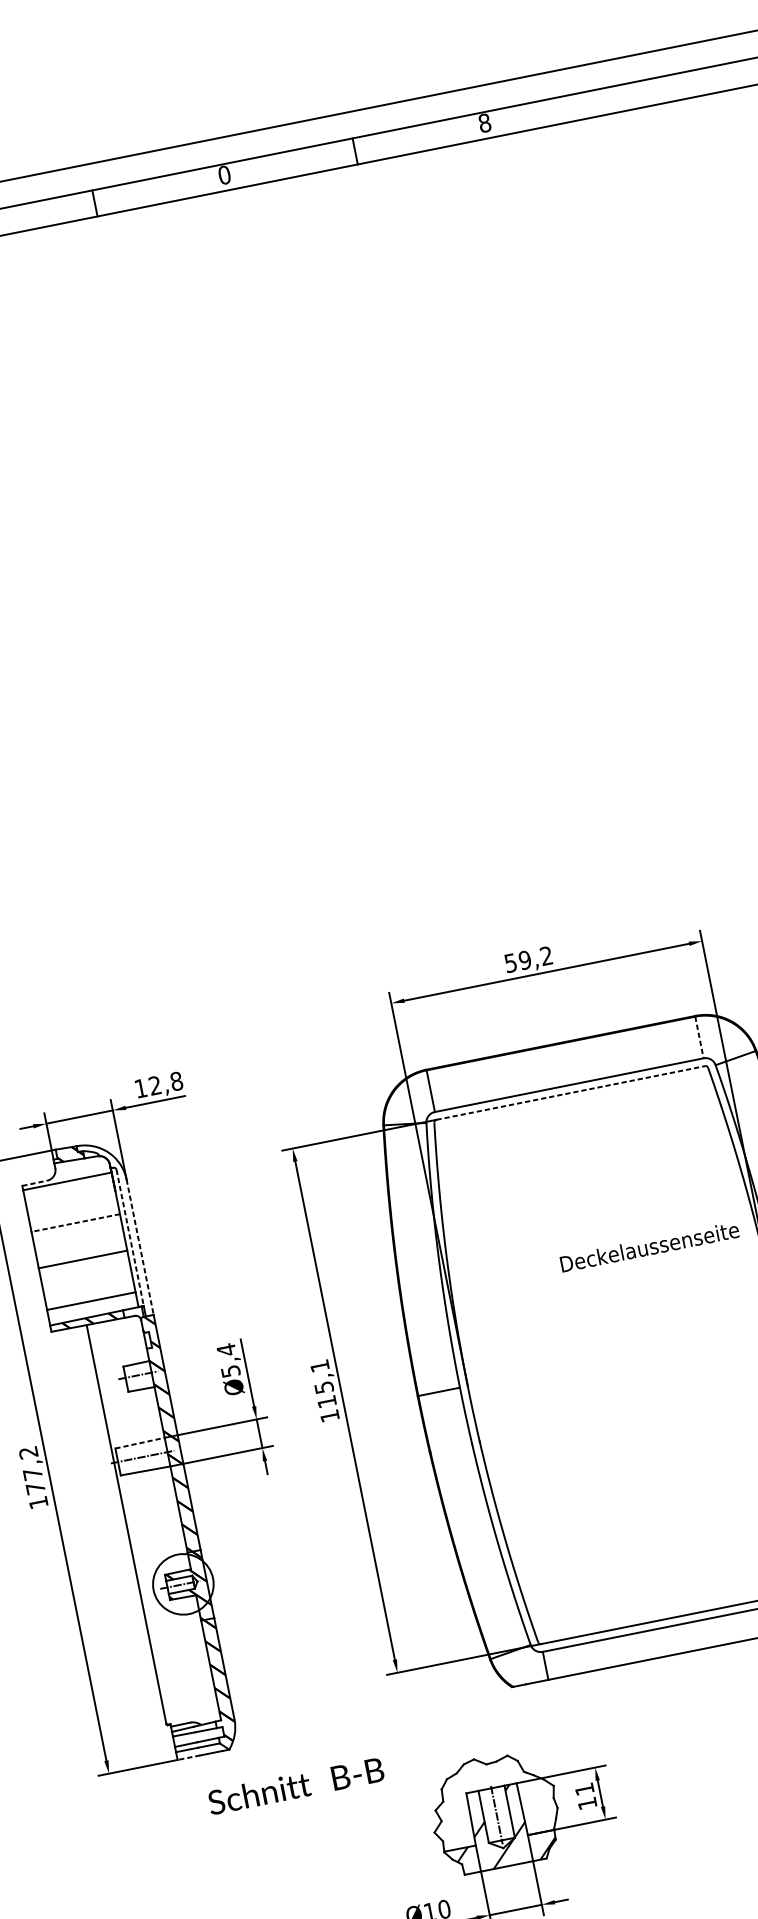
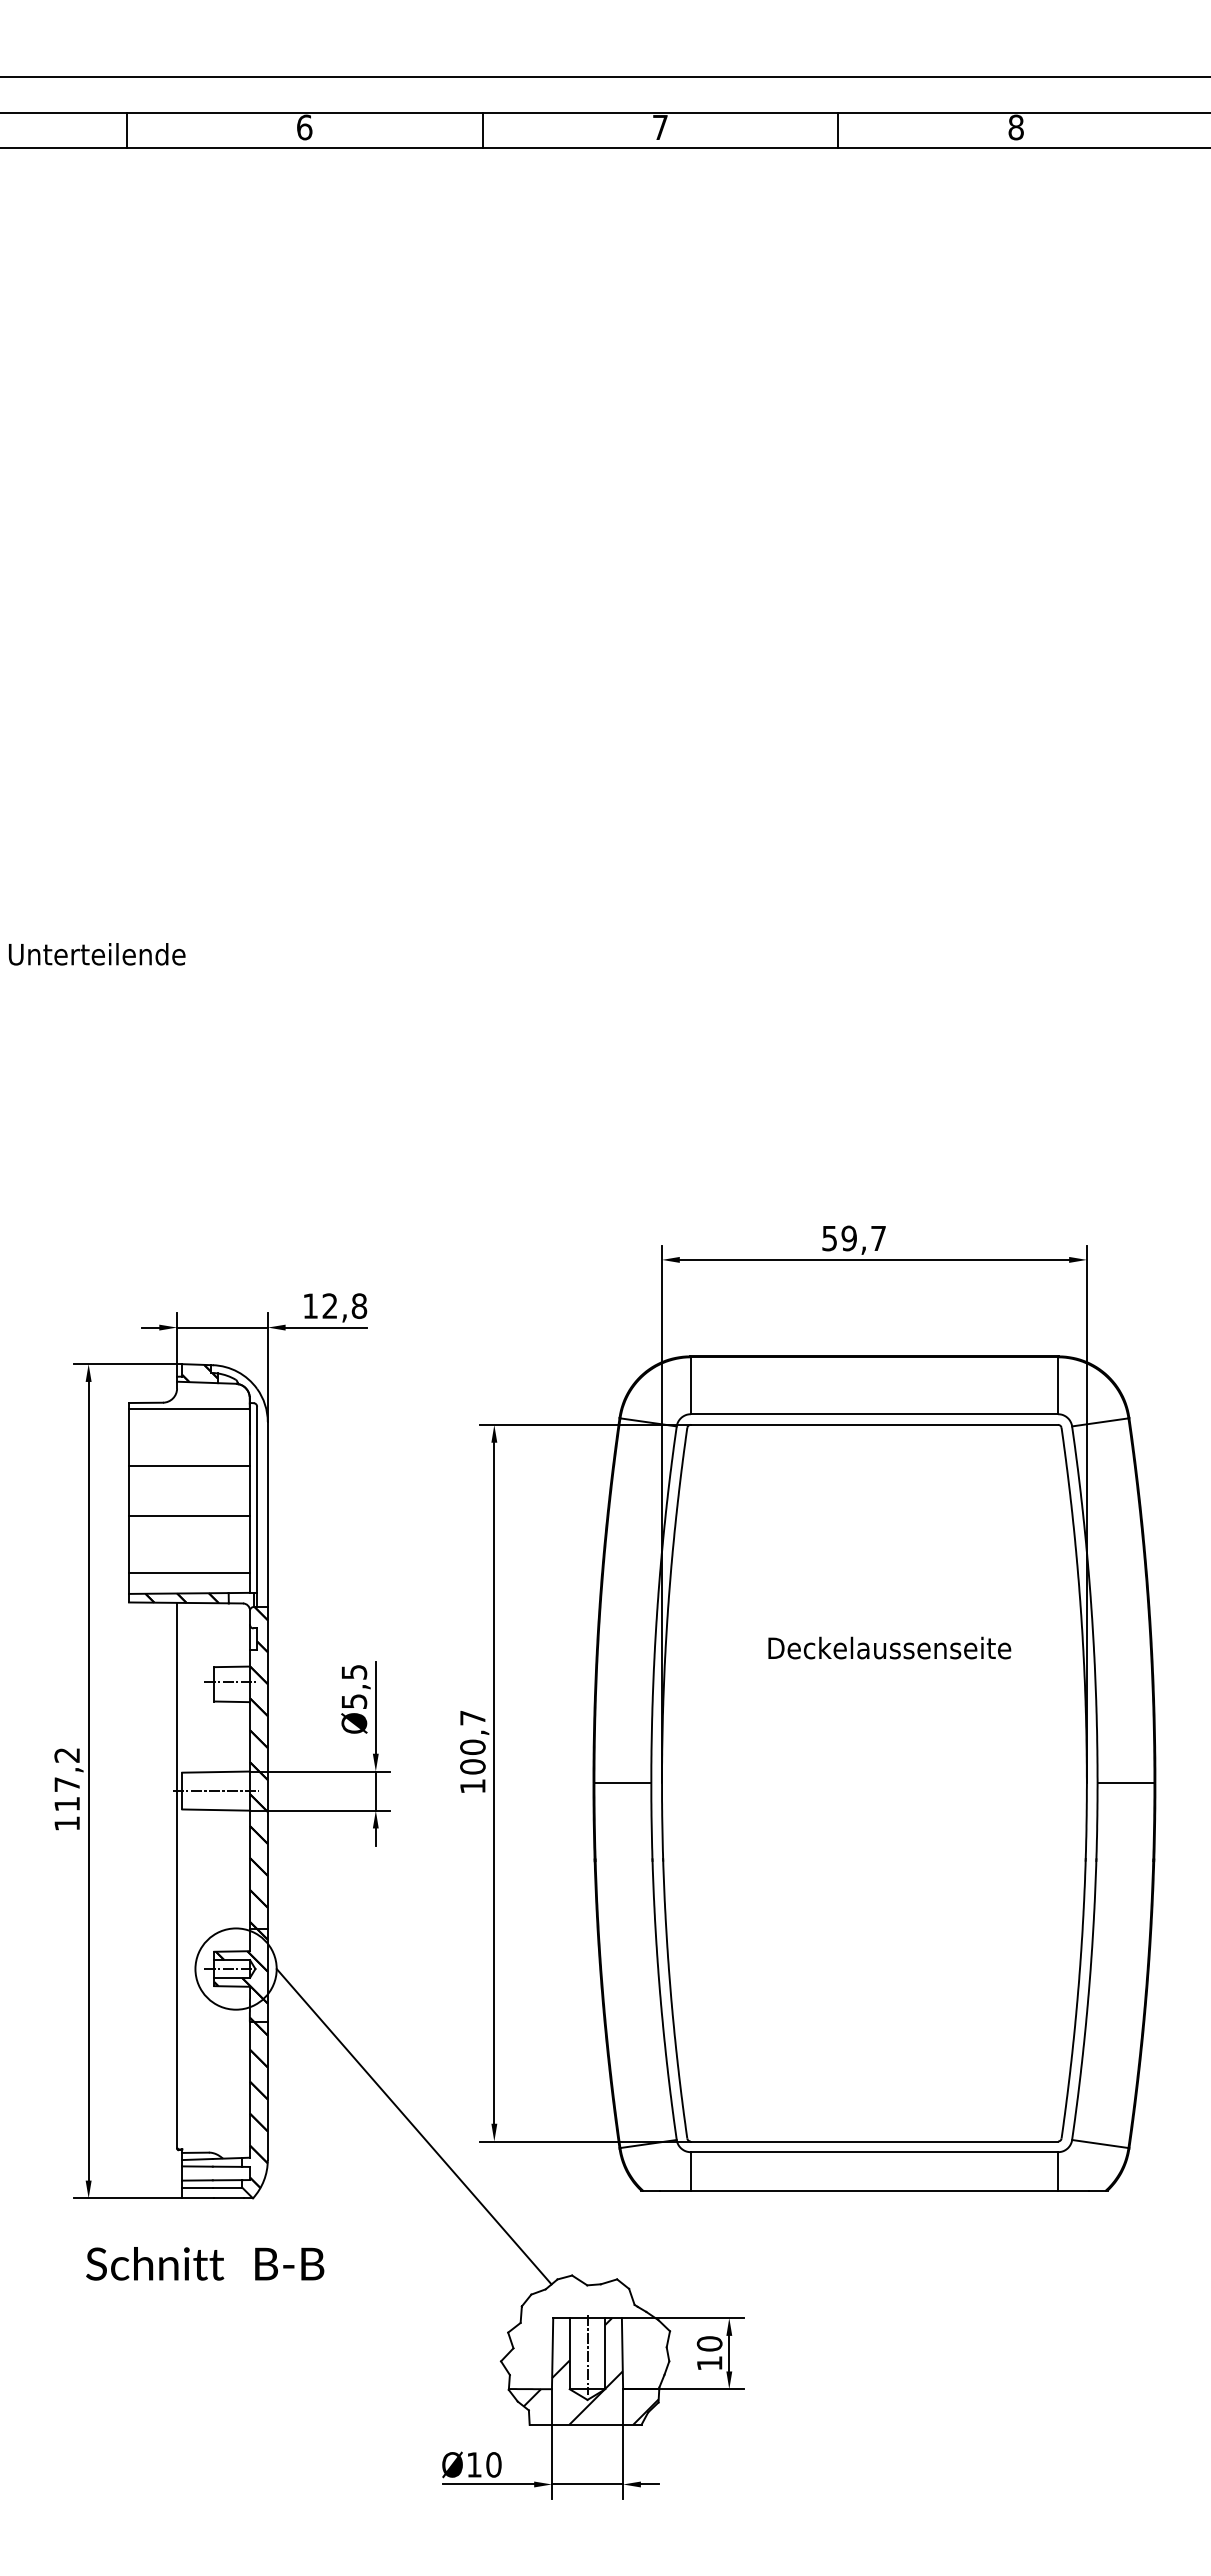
text: (224, 175) -> (660, 127), 0 -> 7
text: (546, 955) -> (878, 1237), 59,2 -> 59,7
line: (699, 1037) -> (1058, 1386), dashed -> solid
line: (570, 1092) -> (874, 1424), dashed -> solid
line: (35, 1182) -> (146, 1402), dashed -> solid
line: (75, 1222) -> (189, 1465), dashed -> solid
line: (130, 1238) -> (257, 1500), dashed -> solid
text: (649, 1246) -> (889, 1647), moved
line: (139, 1247) -> (267, 1514), dashed -> solid
text: (226, 1350) -> (354, 1672), Ø5,4 -> Ø5,5
text: (323, 1384) -> (472, 1742), 115,1 -> 100,7
line: (140, 1443) -> (216, 1772), dashed -> solid
text: (35, 1488) -> (66, 1804), 177,2 -> 117,2
line: (336, 1673) -> (413, 2126), added
line: (188, 1757) -> (197, 2198), dashed -> solid
text: (296, 1785) -> (205, 2263), moved
text: (584, 1789) -> (709, 2343), 11 -> 10

